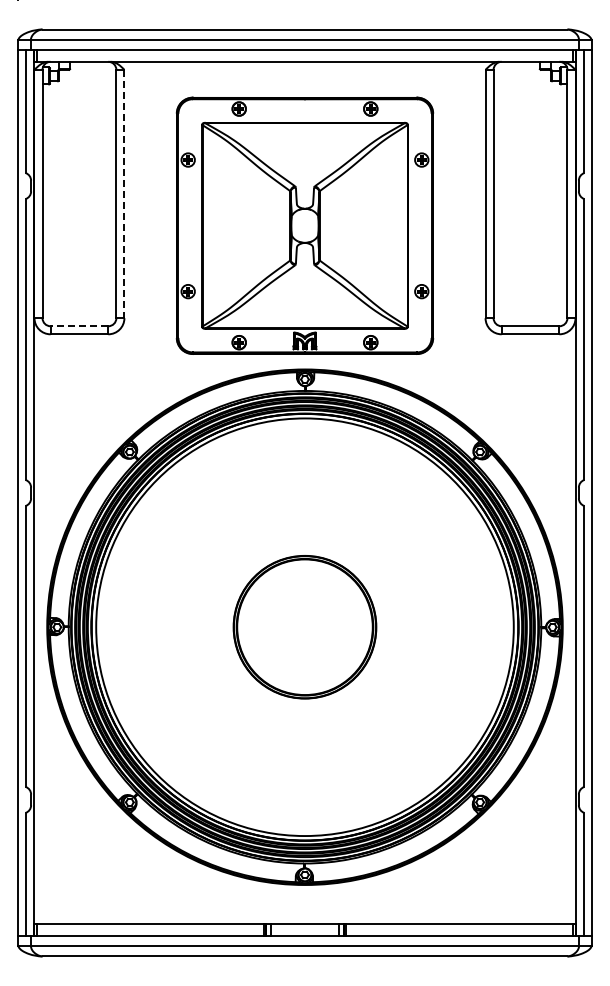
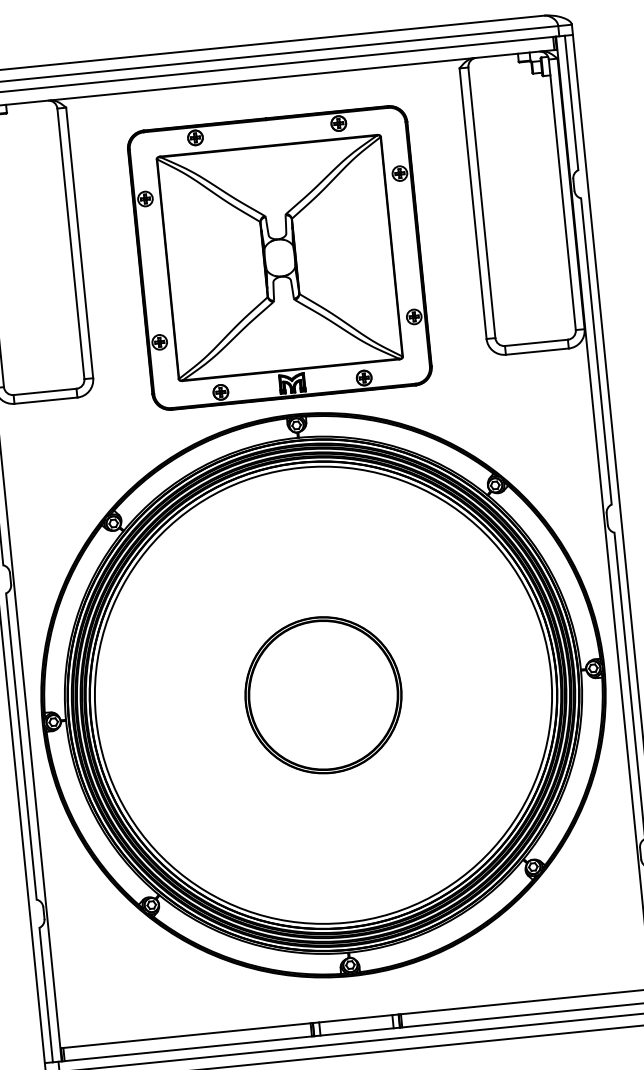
line: (124, 194) -> (79, 243), dashed -> solid
line: (79, 326) -> (45, 392), dashed -> solid

